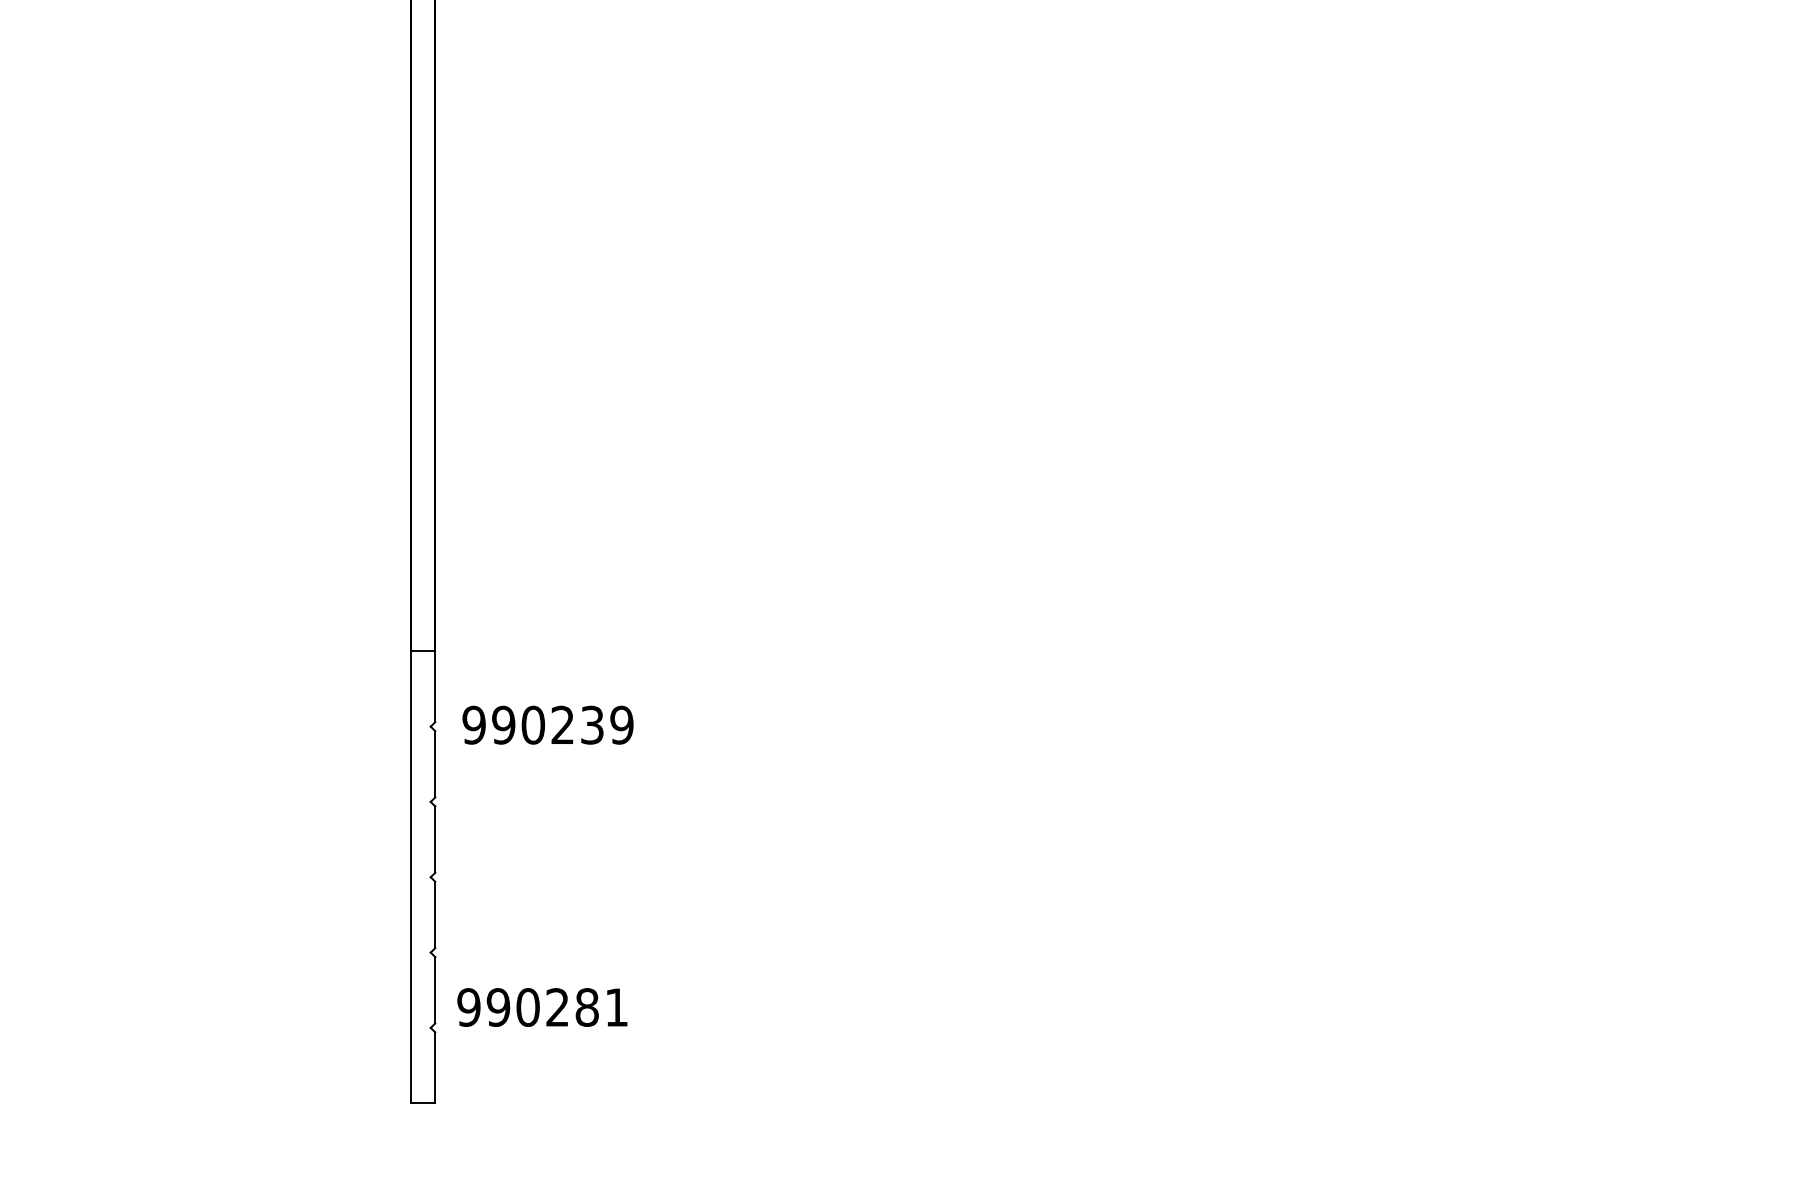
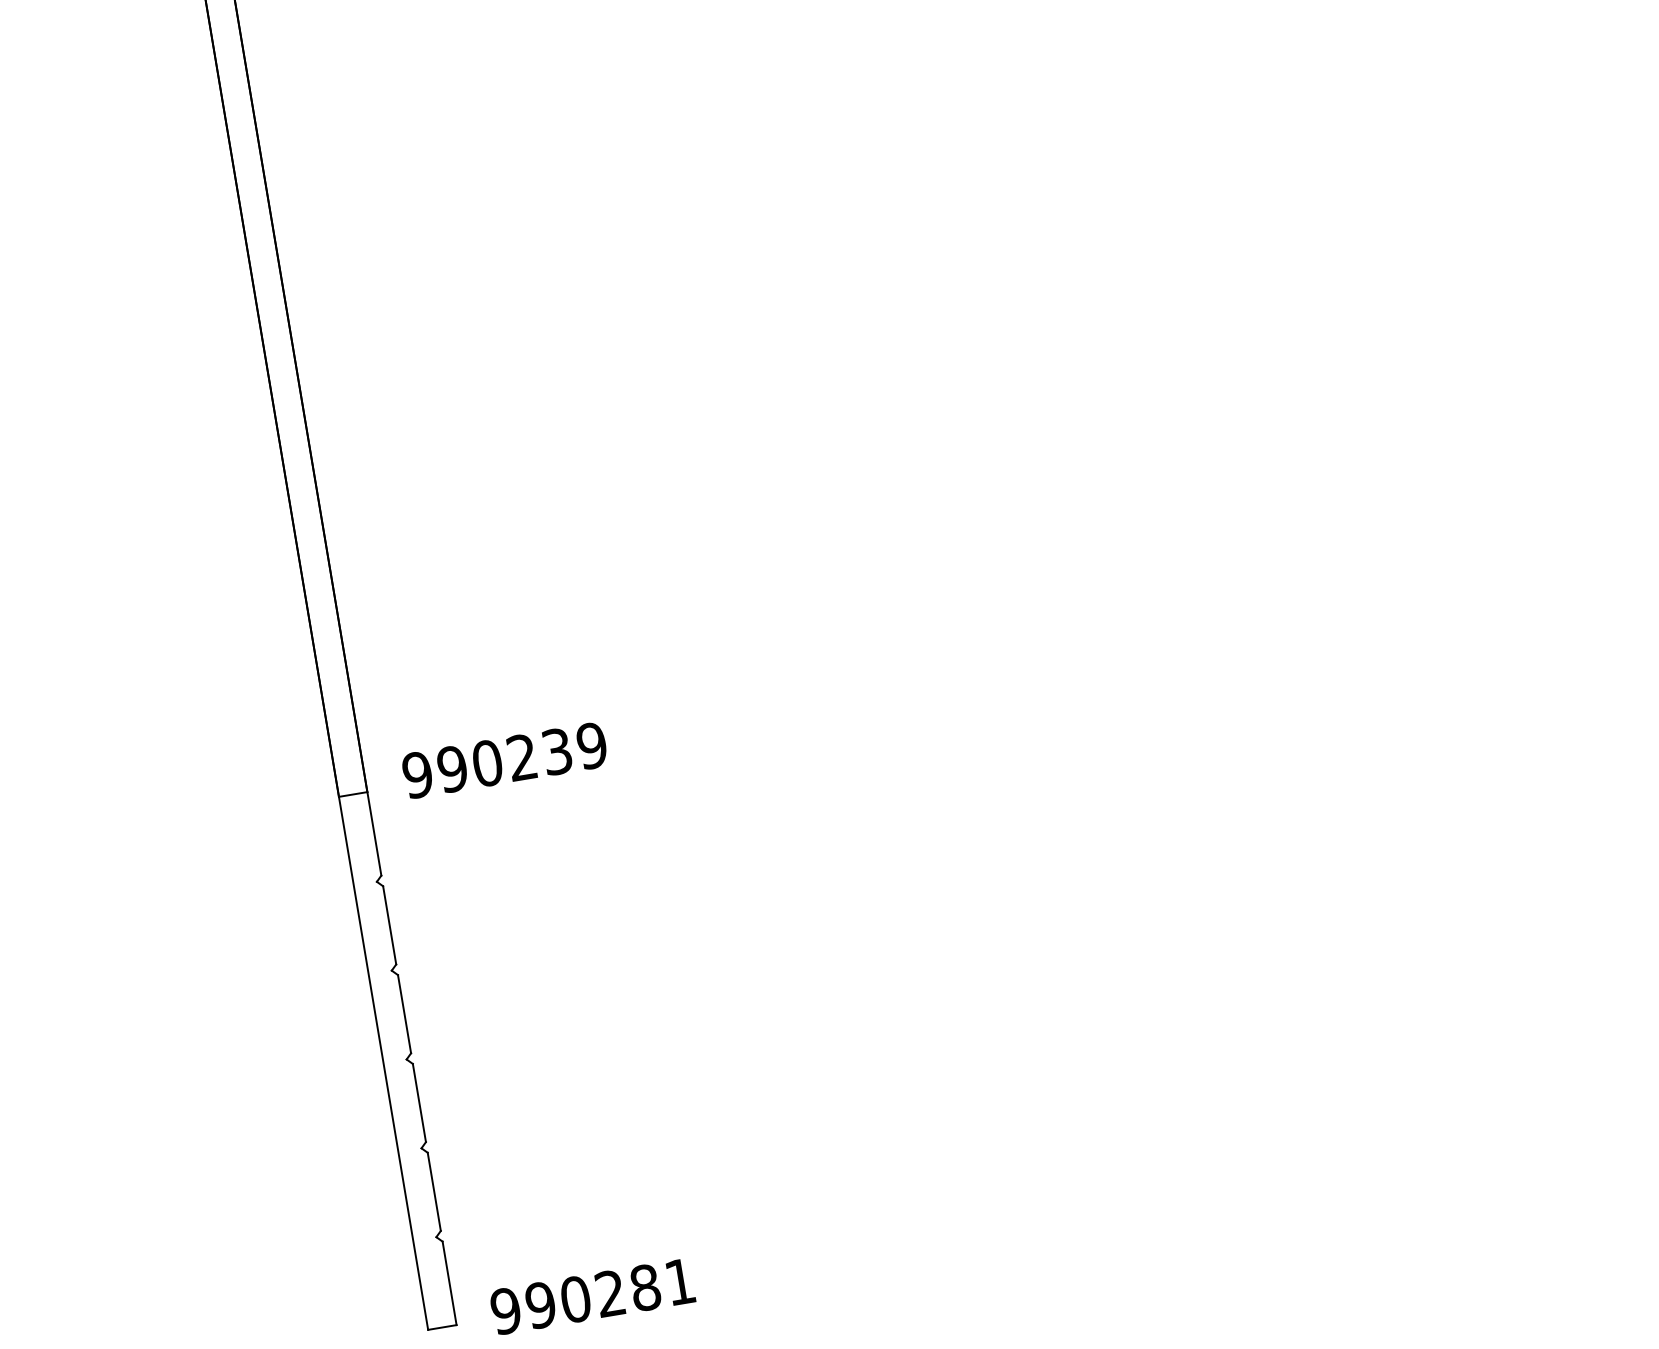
text: (547, 724) -> (504, 759), moved
text: (542, 1007) -> (592, 1296), moved

